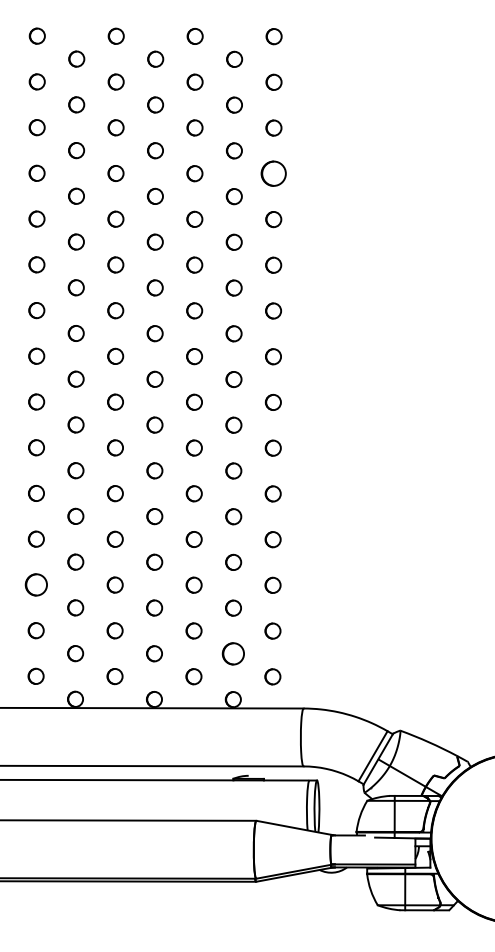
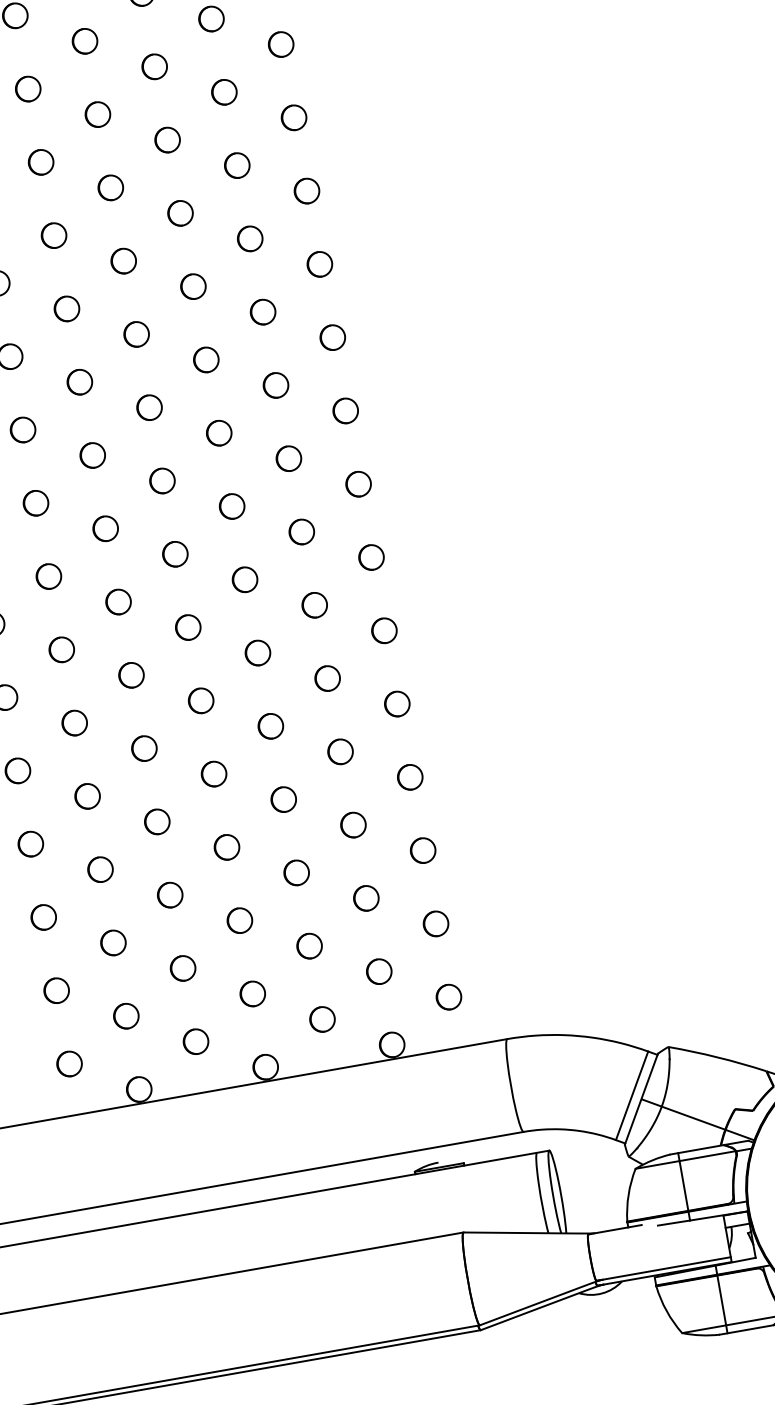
part: (273, 173) -> (306, 190), size x0.62
part: (35, 584) -> (42, 916), size x0.71
part: (233, 653) -> (379, 971), size x0.71

